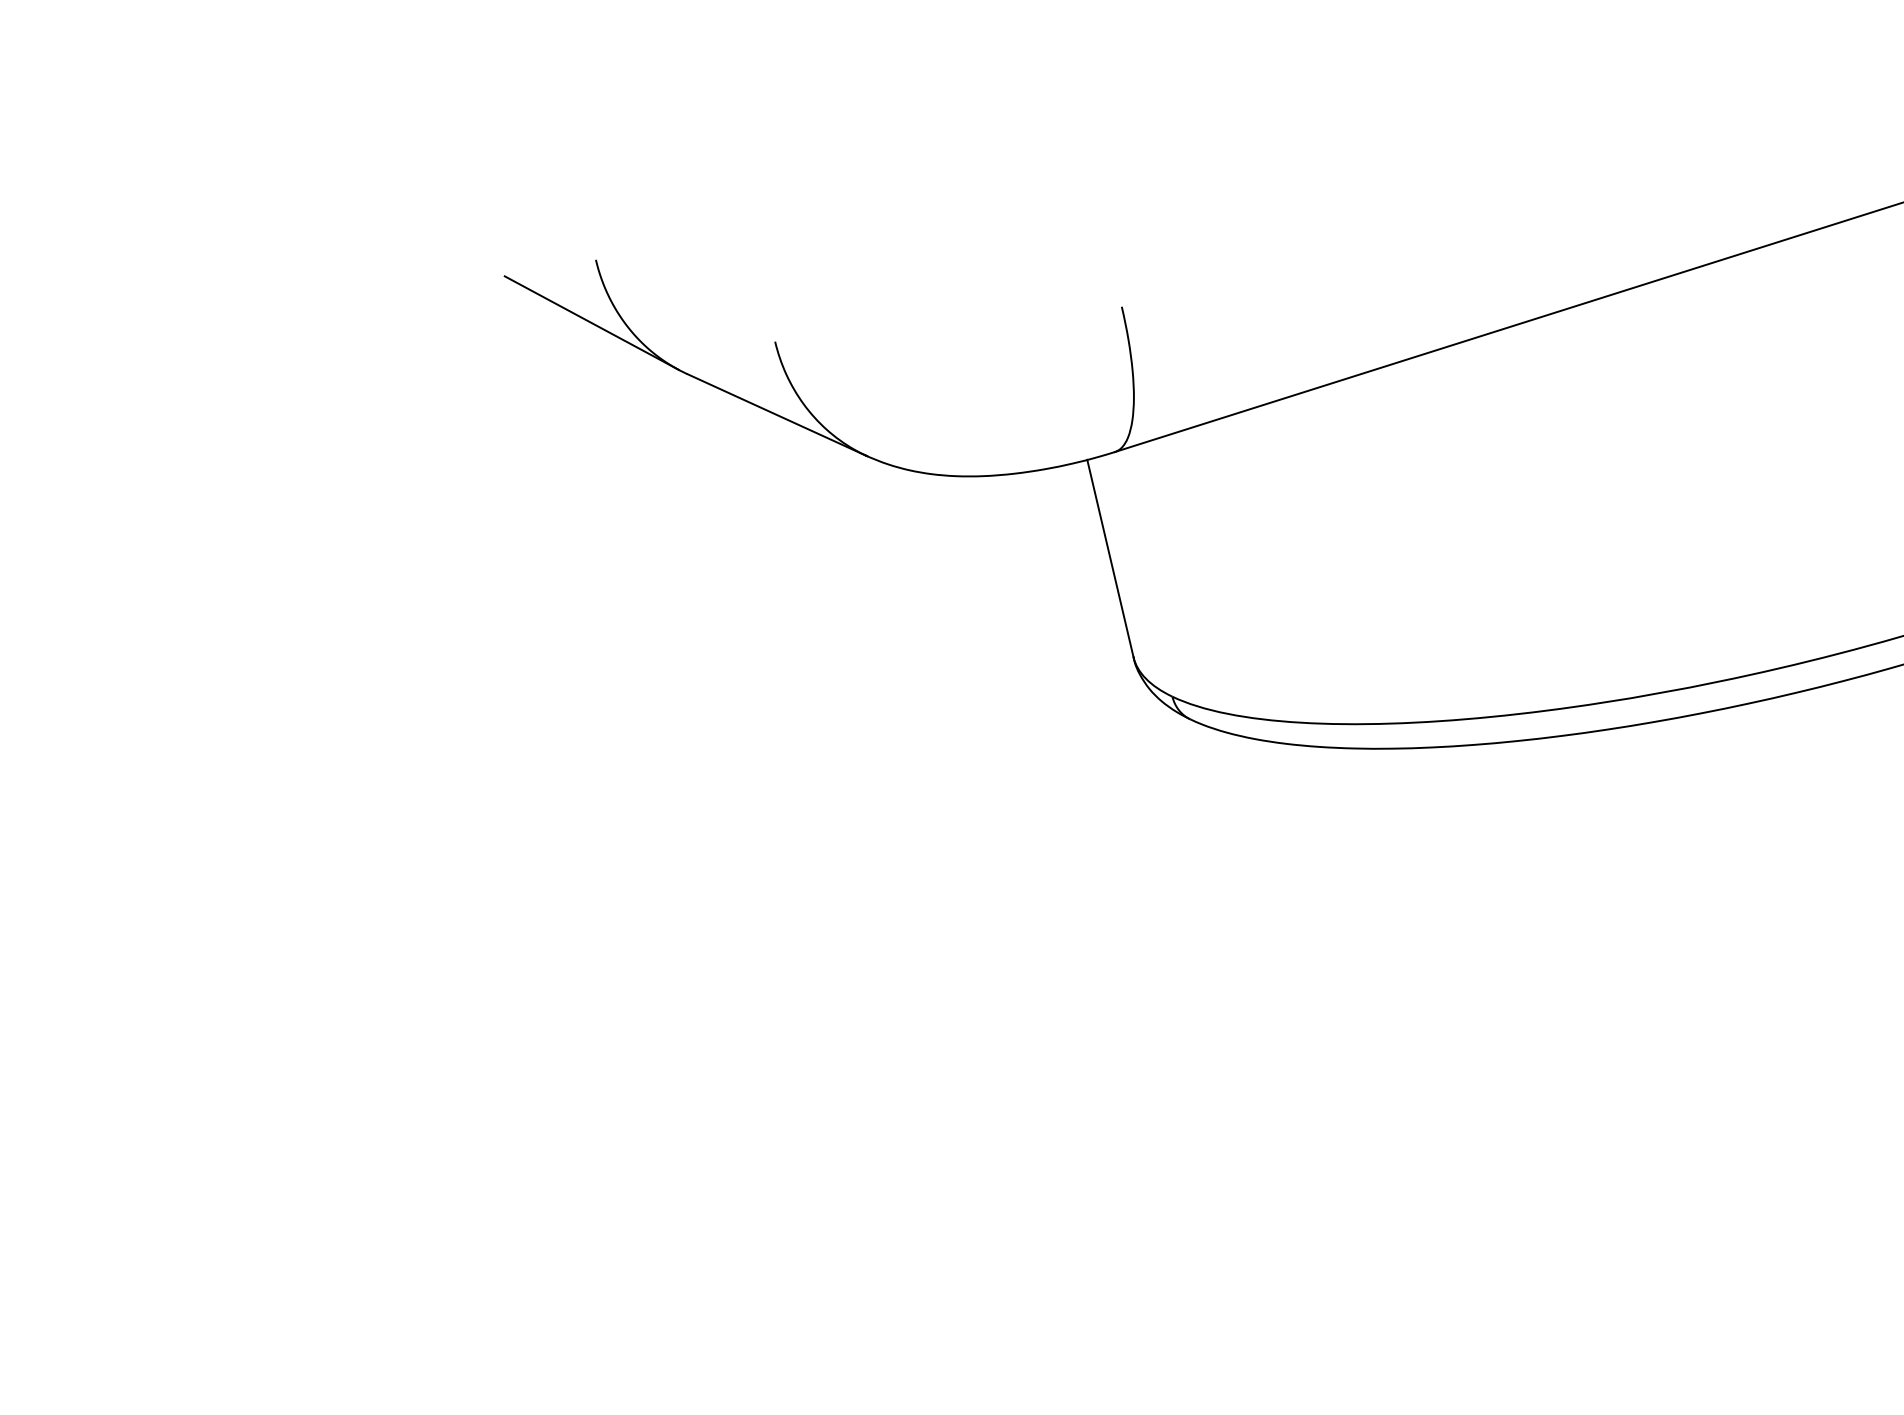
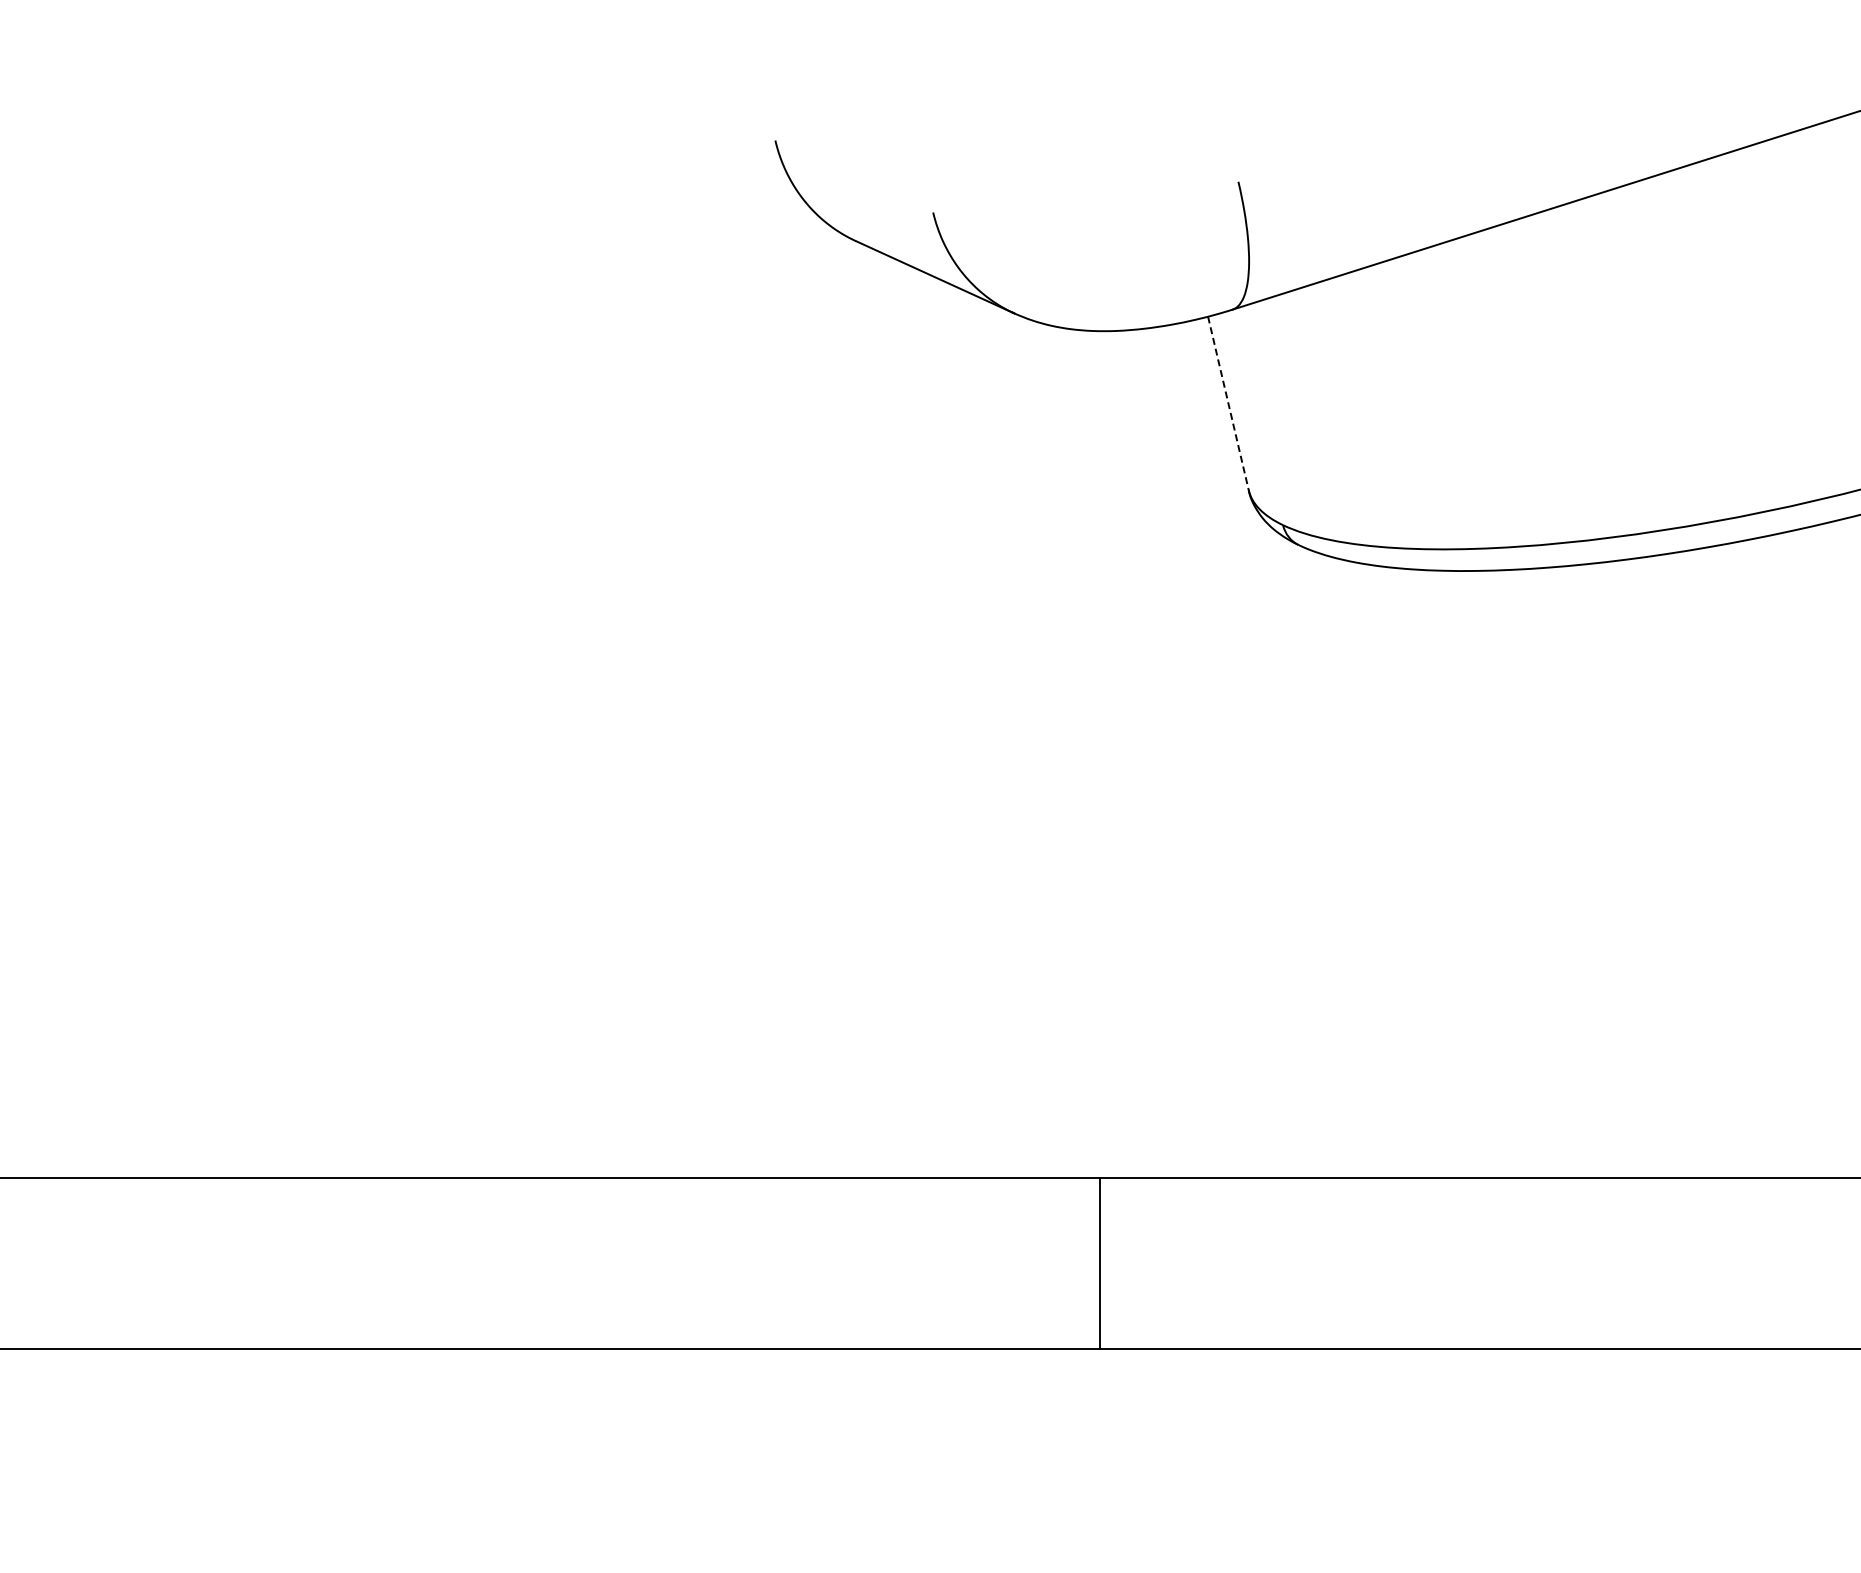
line: (591, 322) -> (771, 195), removed
line: (1110, 558) -> (1228, 403), solid -> dashed

